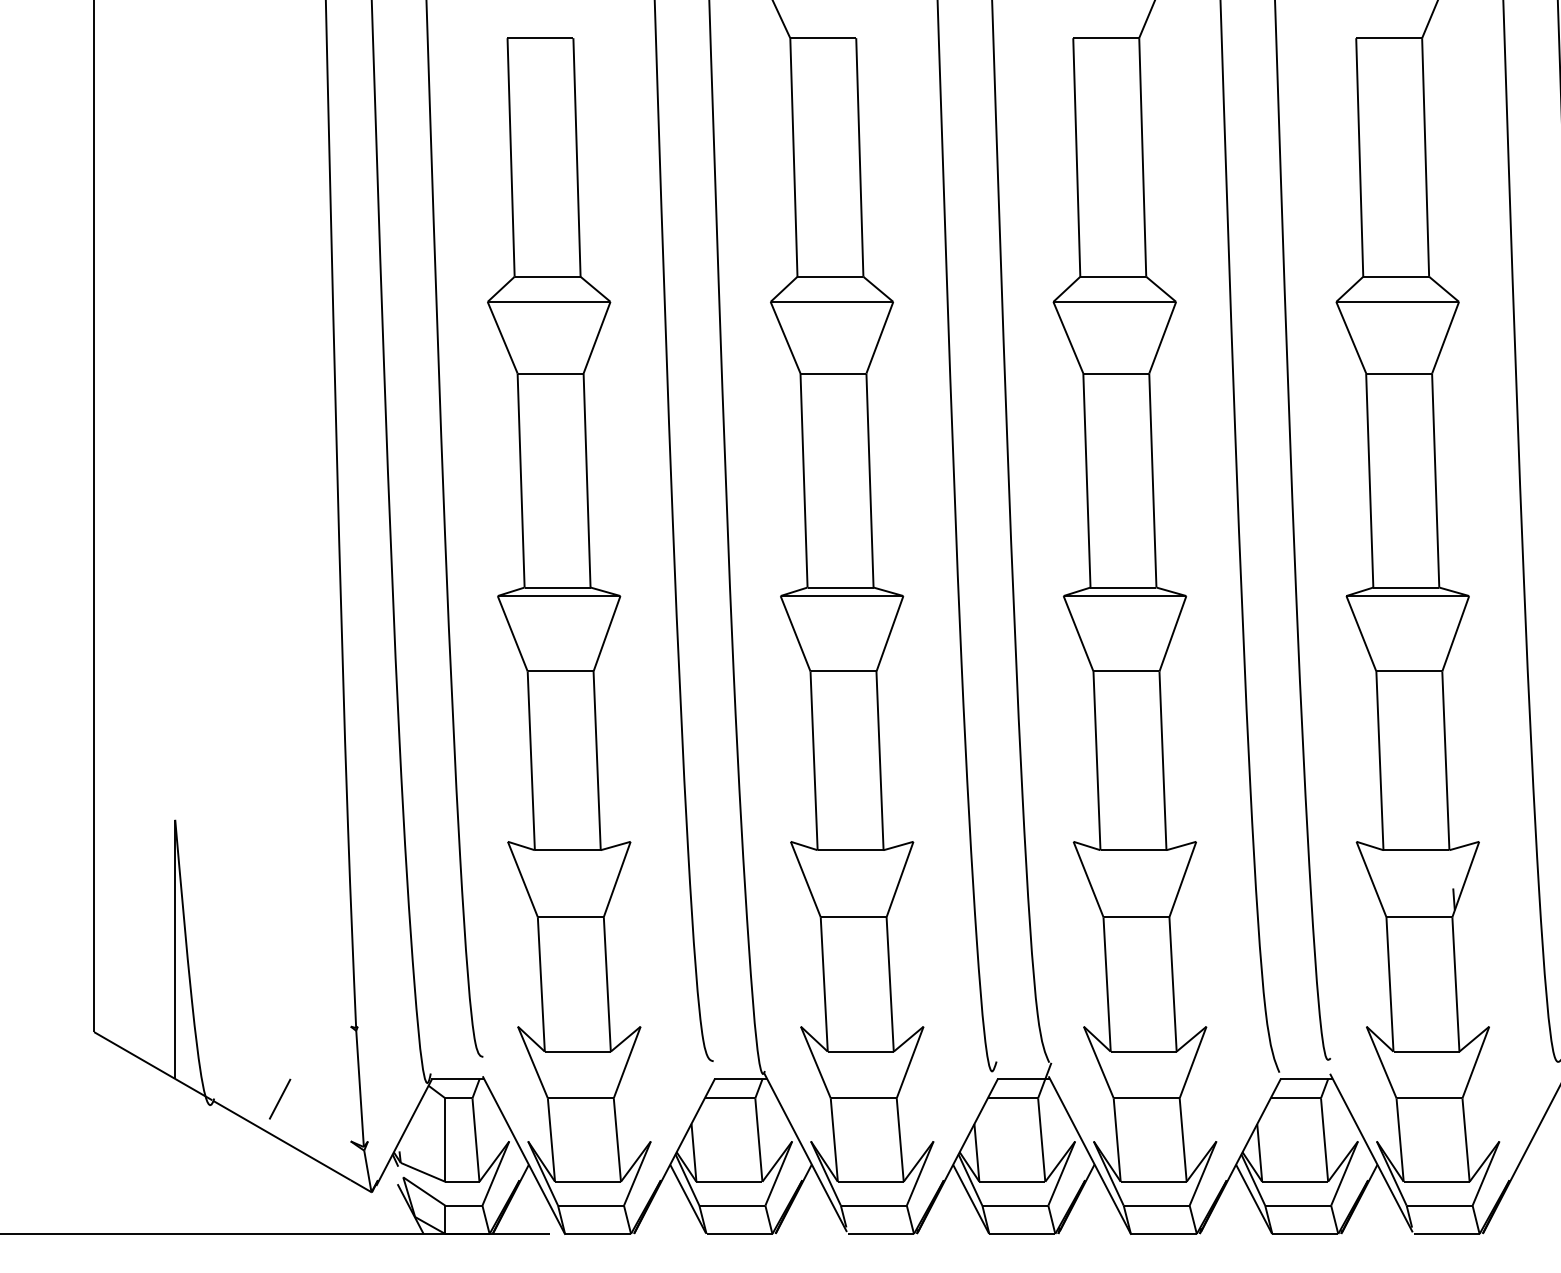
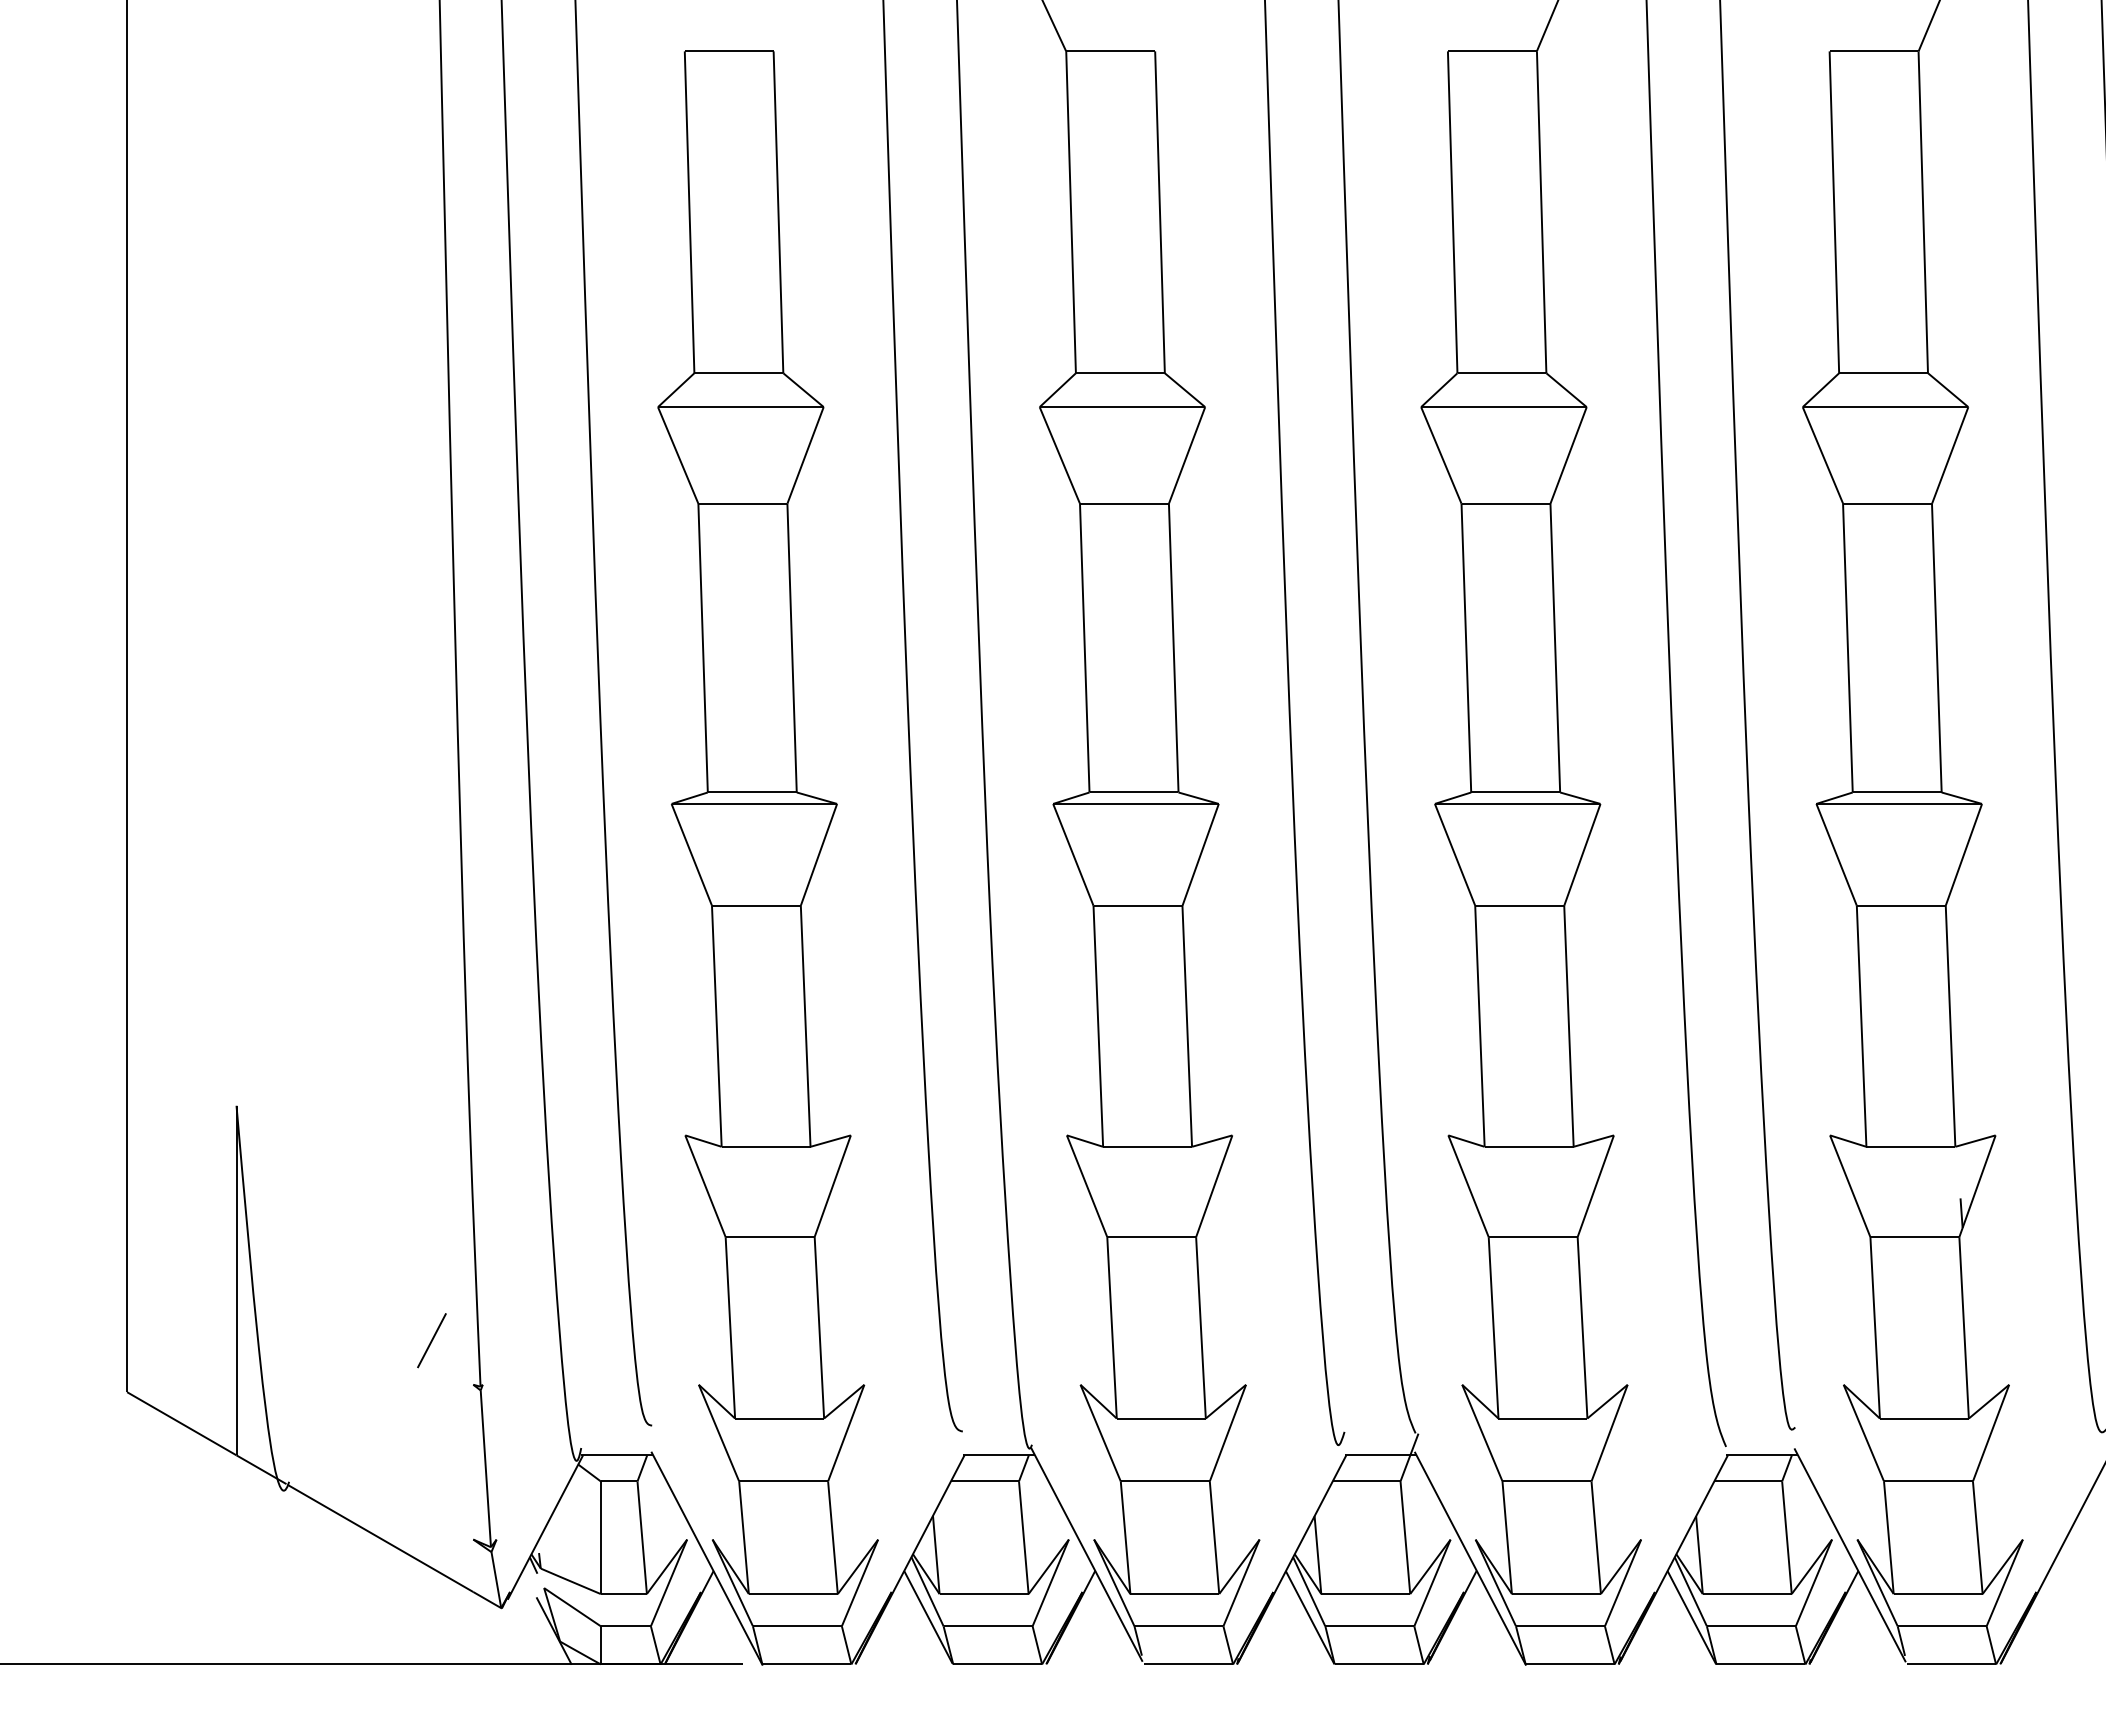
line: (279, 1099) -> (431, 1340), moved

